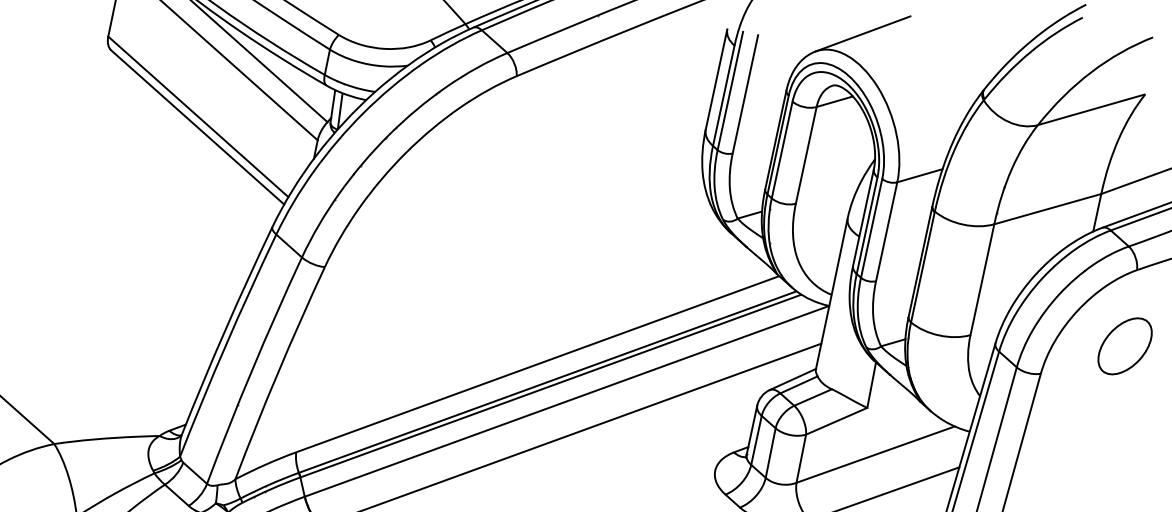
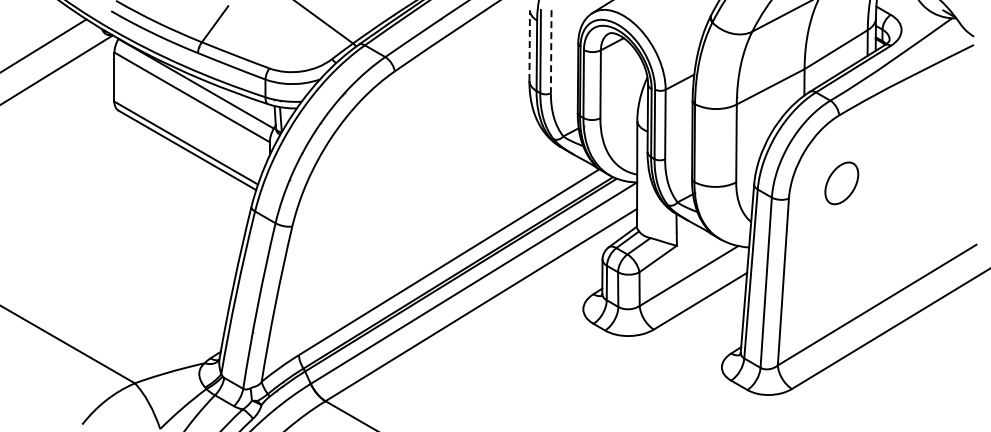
line: (716, 79) -> (529, 45), solid -> dashed
line: (745, 94) -> (551, 51), solid -> dashed
part: (1124, 346) -> (841, 183), moved

